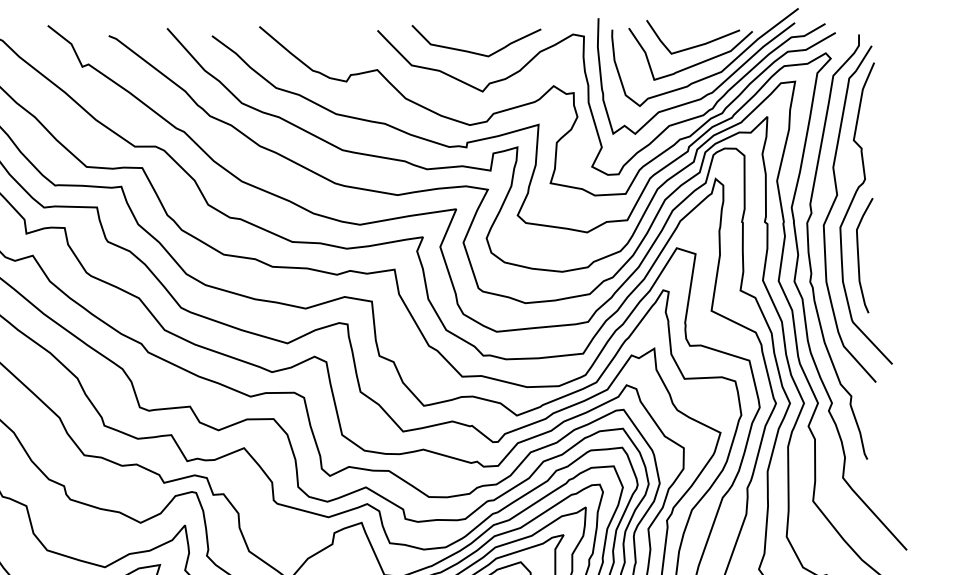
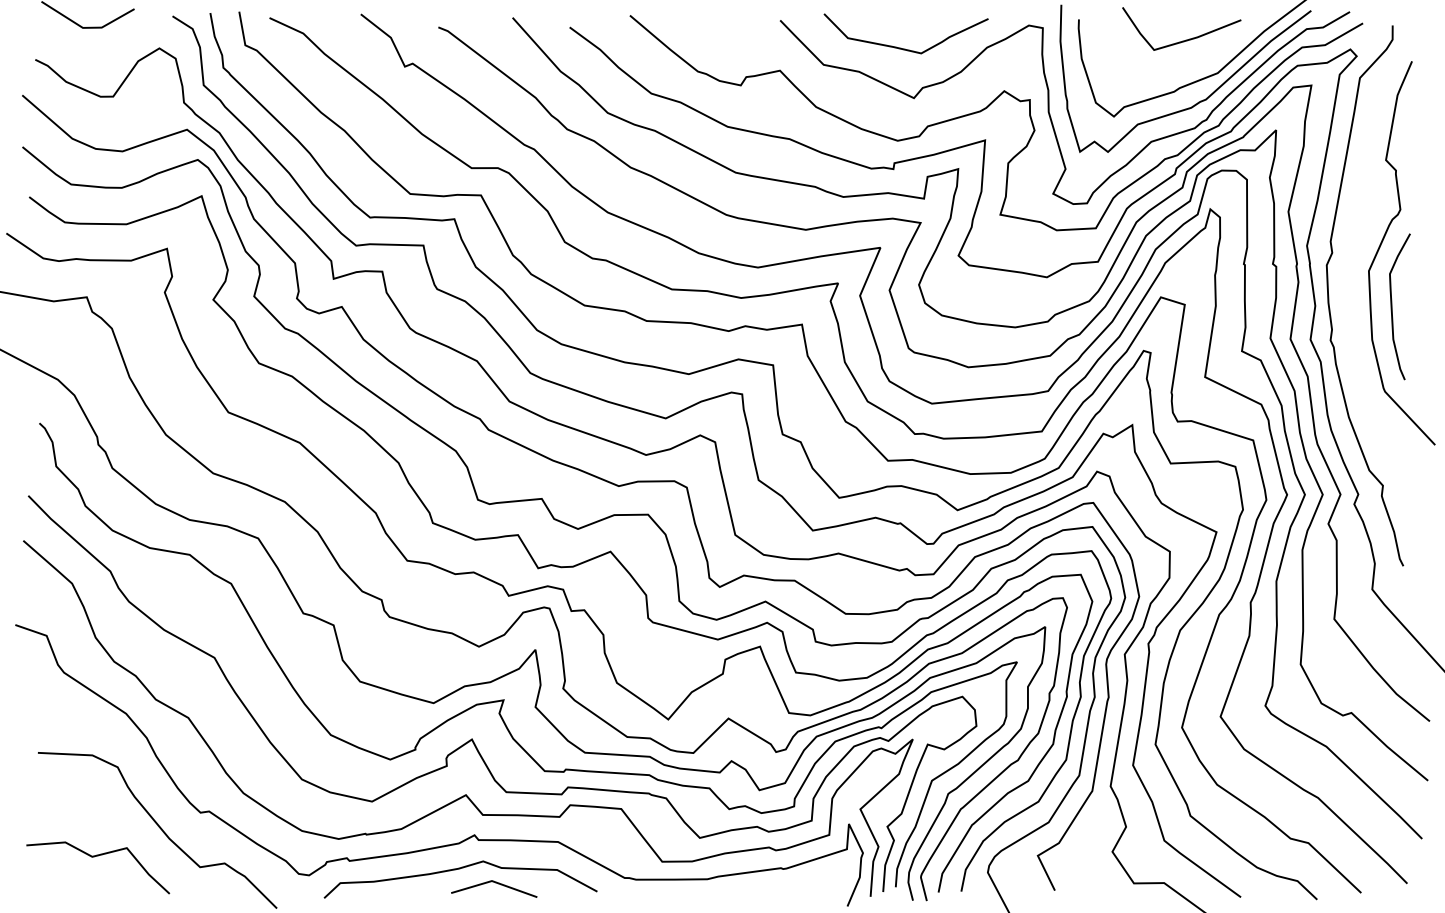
curve: (694, 64) -> (1183, 63), removed
curve: (833, 205) -> (1360, 242), removed

